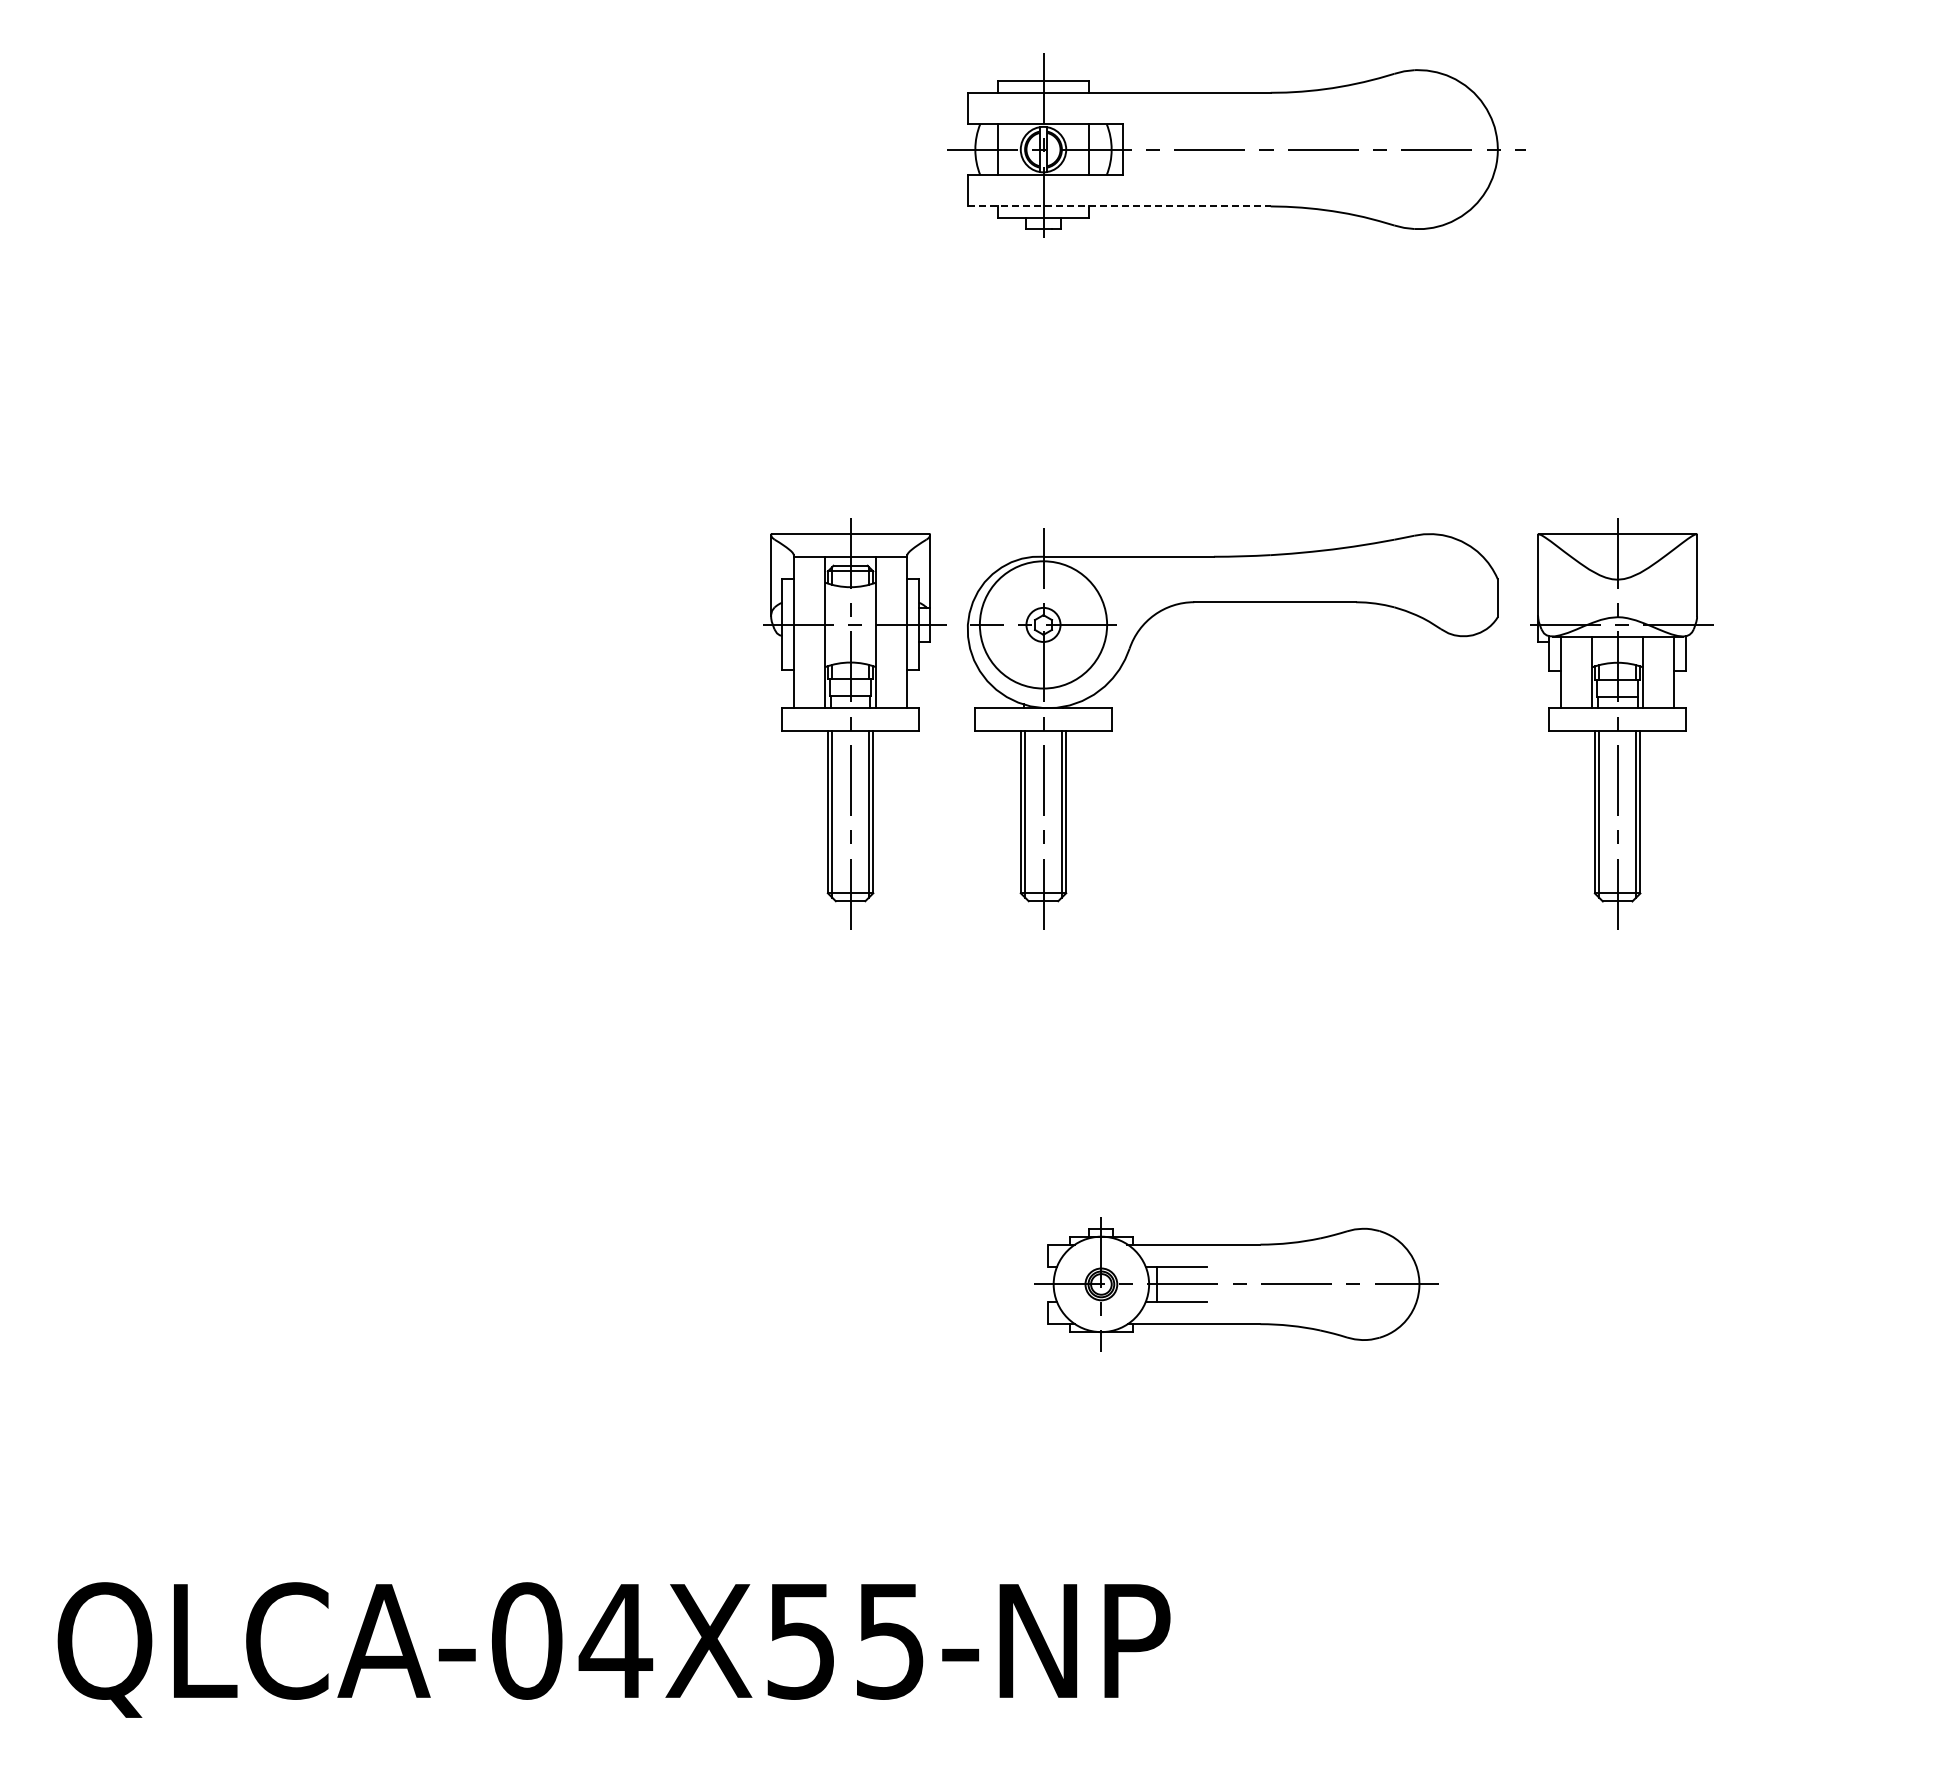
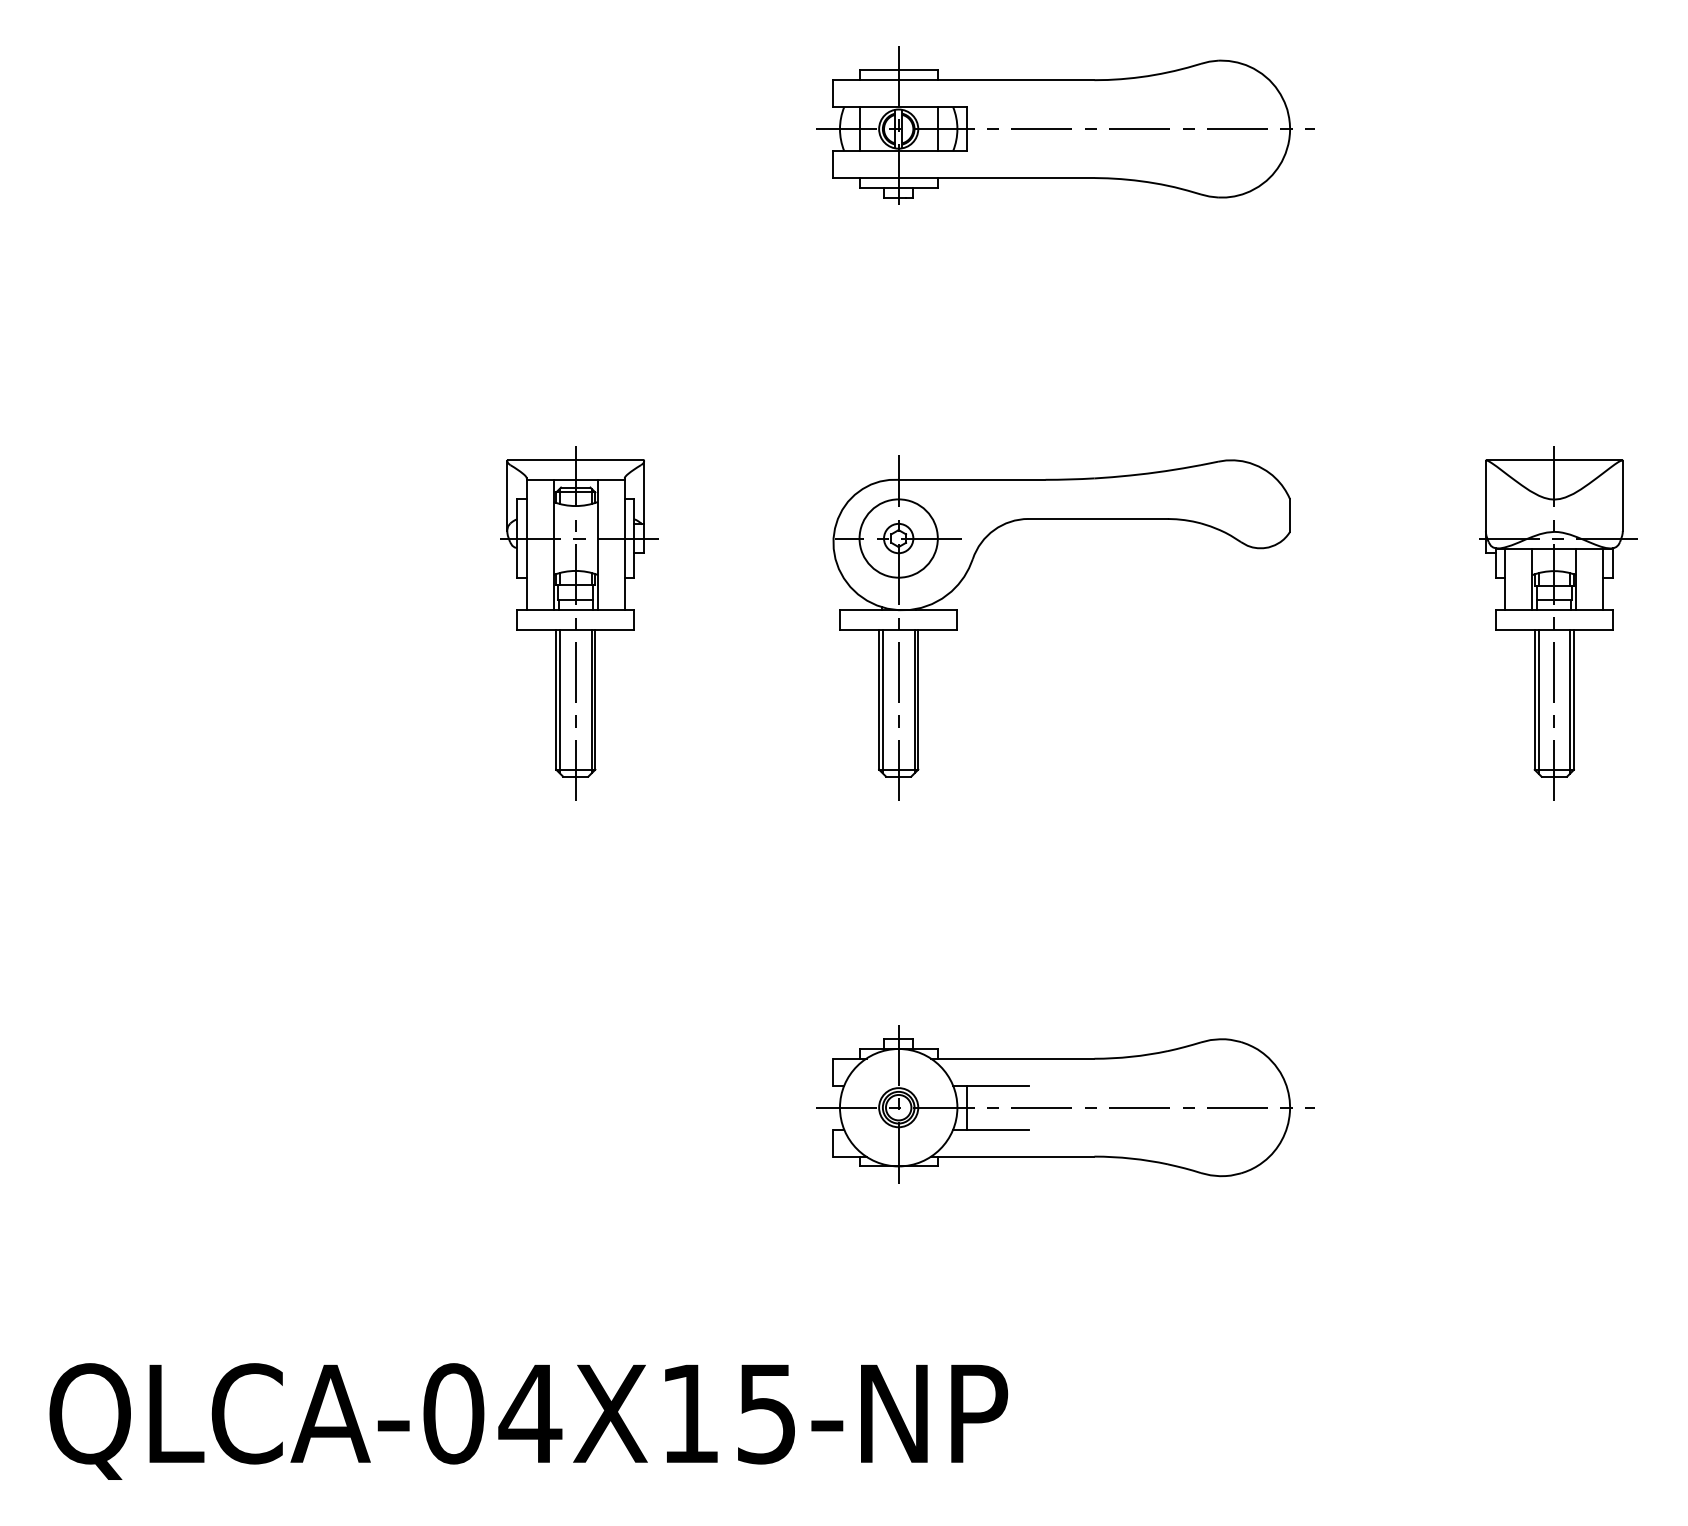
line: (1119, 206) -> (964, 178), dashed -> solid
circle: (1043, 624) -> (898, 538), size x0.71
part: (854, 723) -> (579, 623), moved
part: (1621, 723) -> (1557, 623), moved
part: (1236, 1281) -> (1064, 1104), size x1.43
text: (800, 1641) -> (689, 1414), QLCA-04X55-NP -> QLCA-04X15-NP

